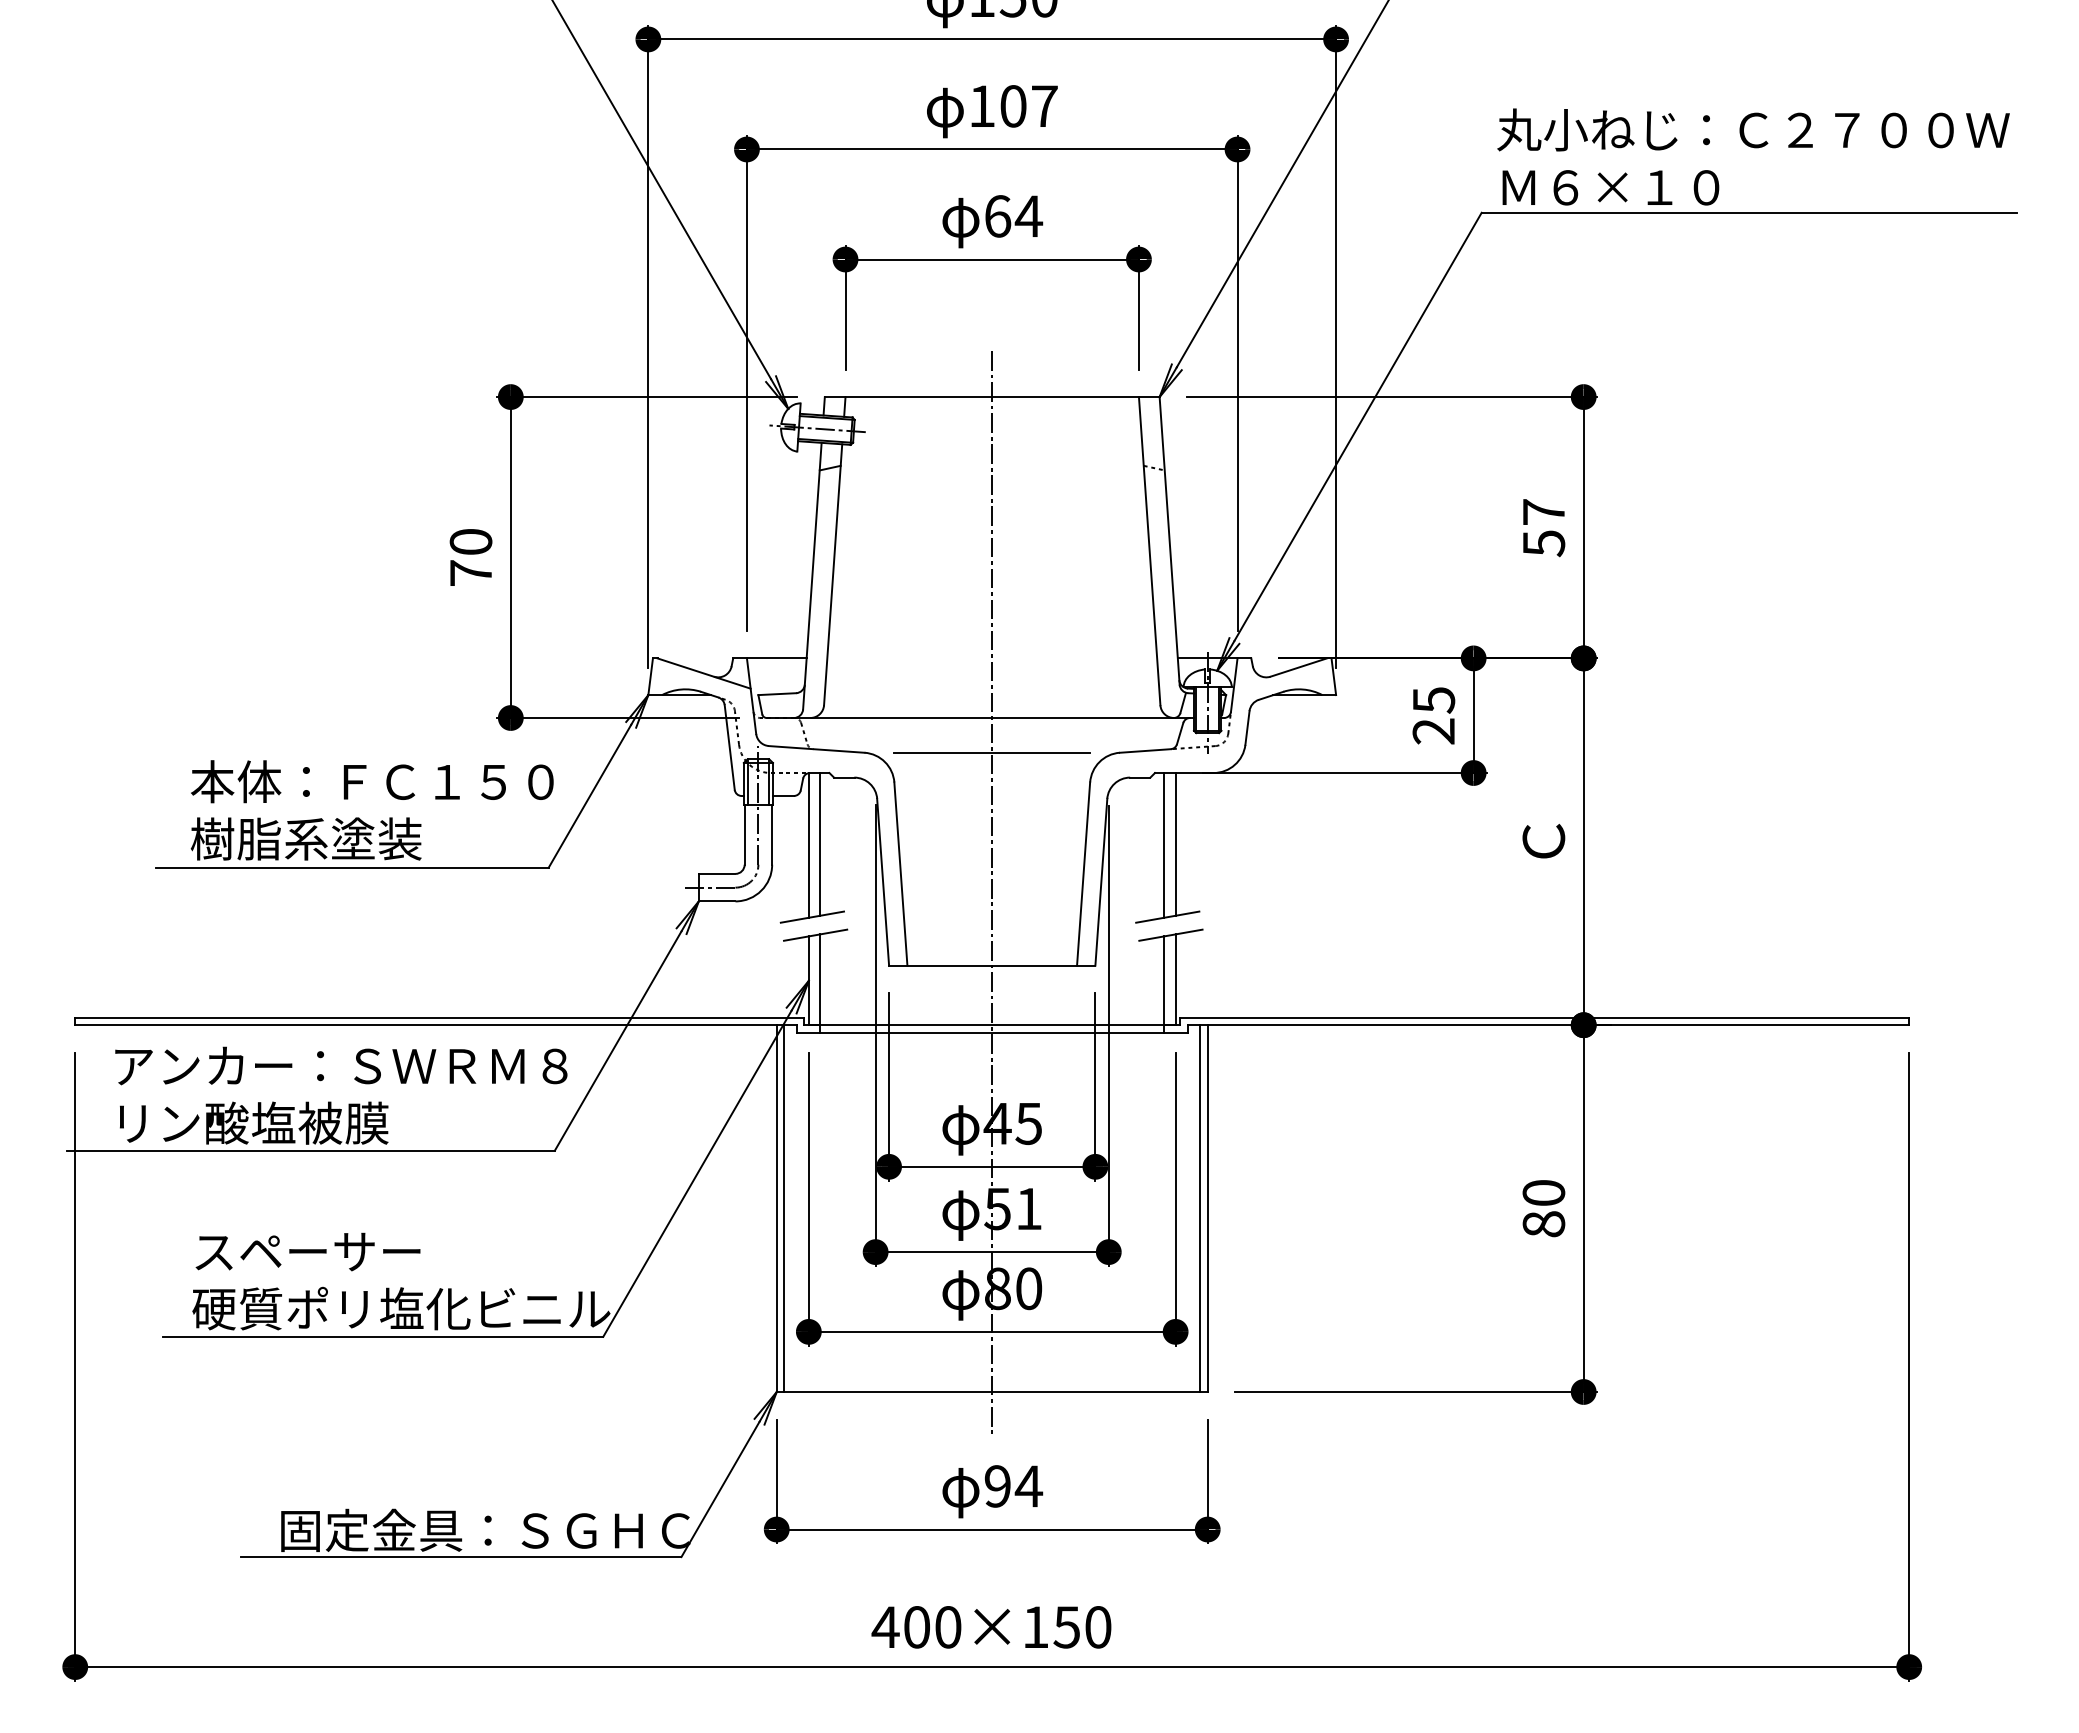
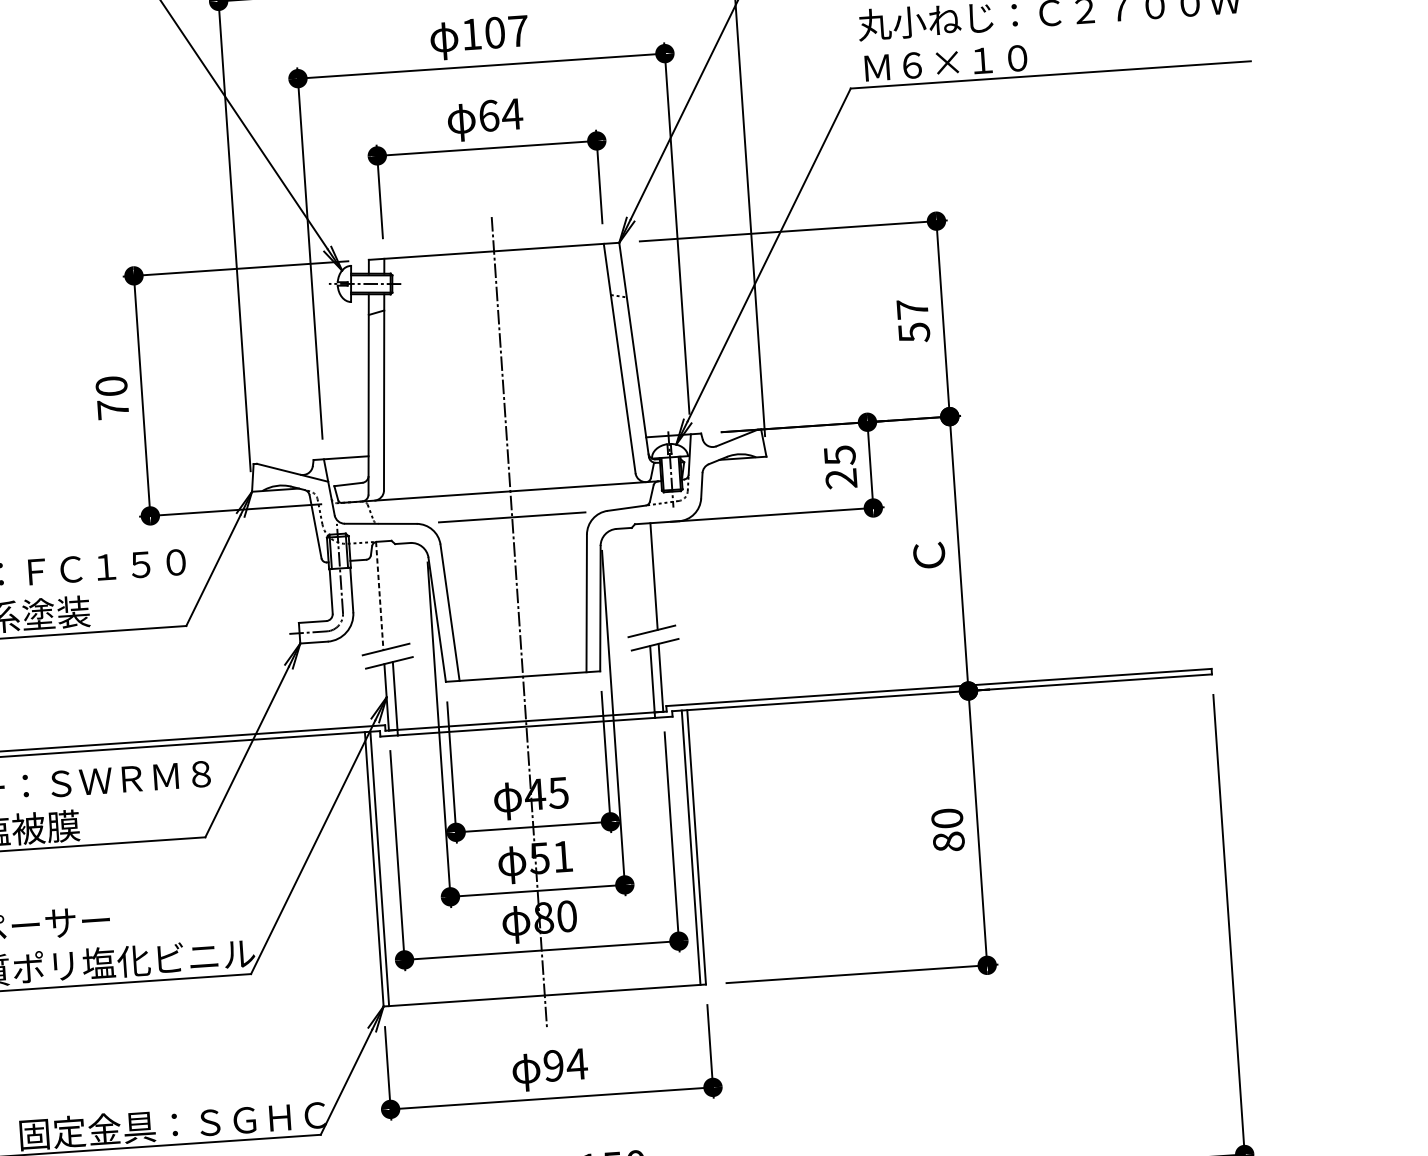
line: (820, 844) -> (388, 594), removed
line: (808, 845) -> (379, 596), solid -> dashed
line: (1164, 845) -> (645, 577), removed

